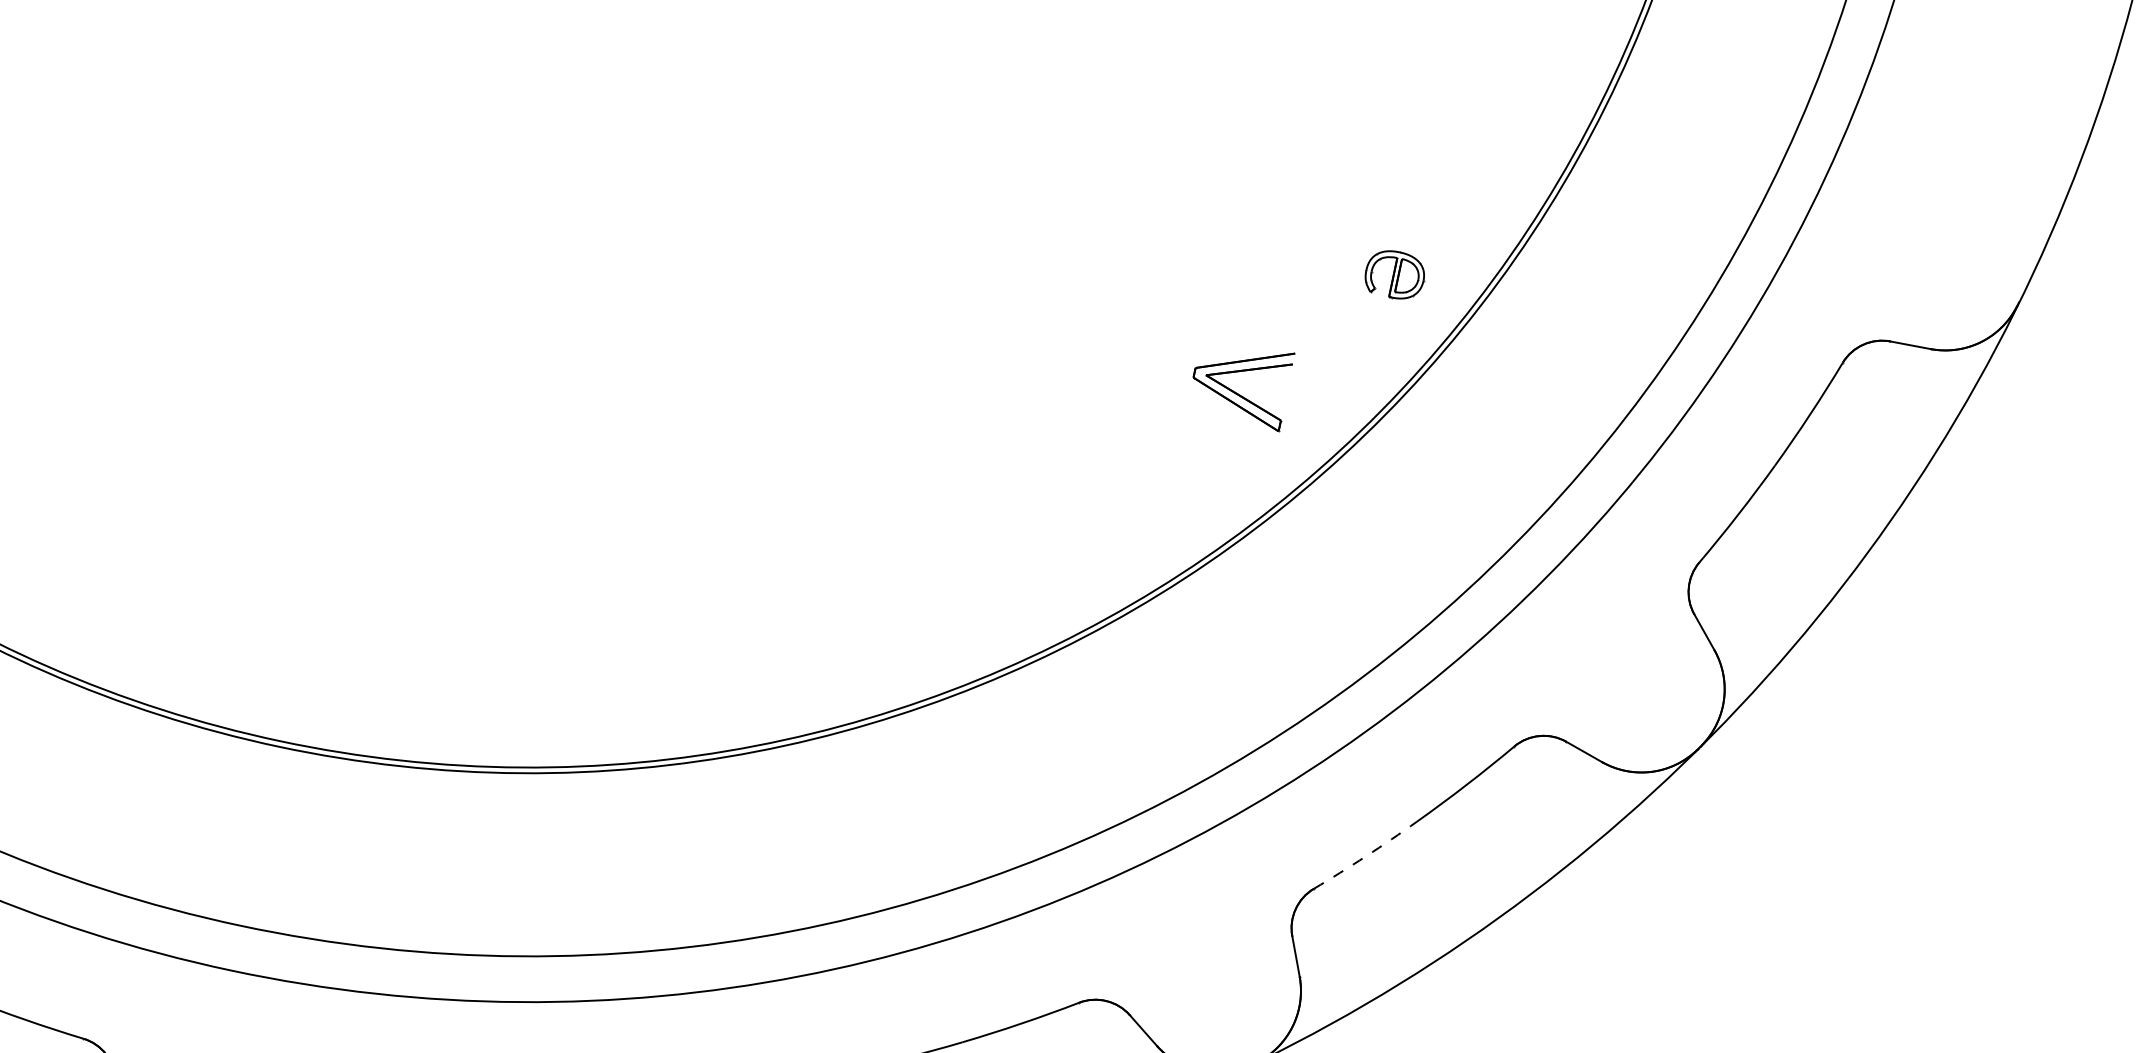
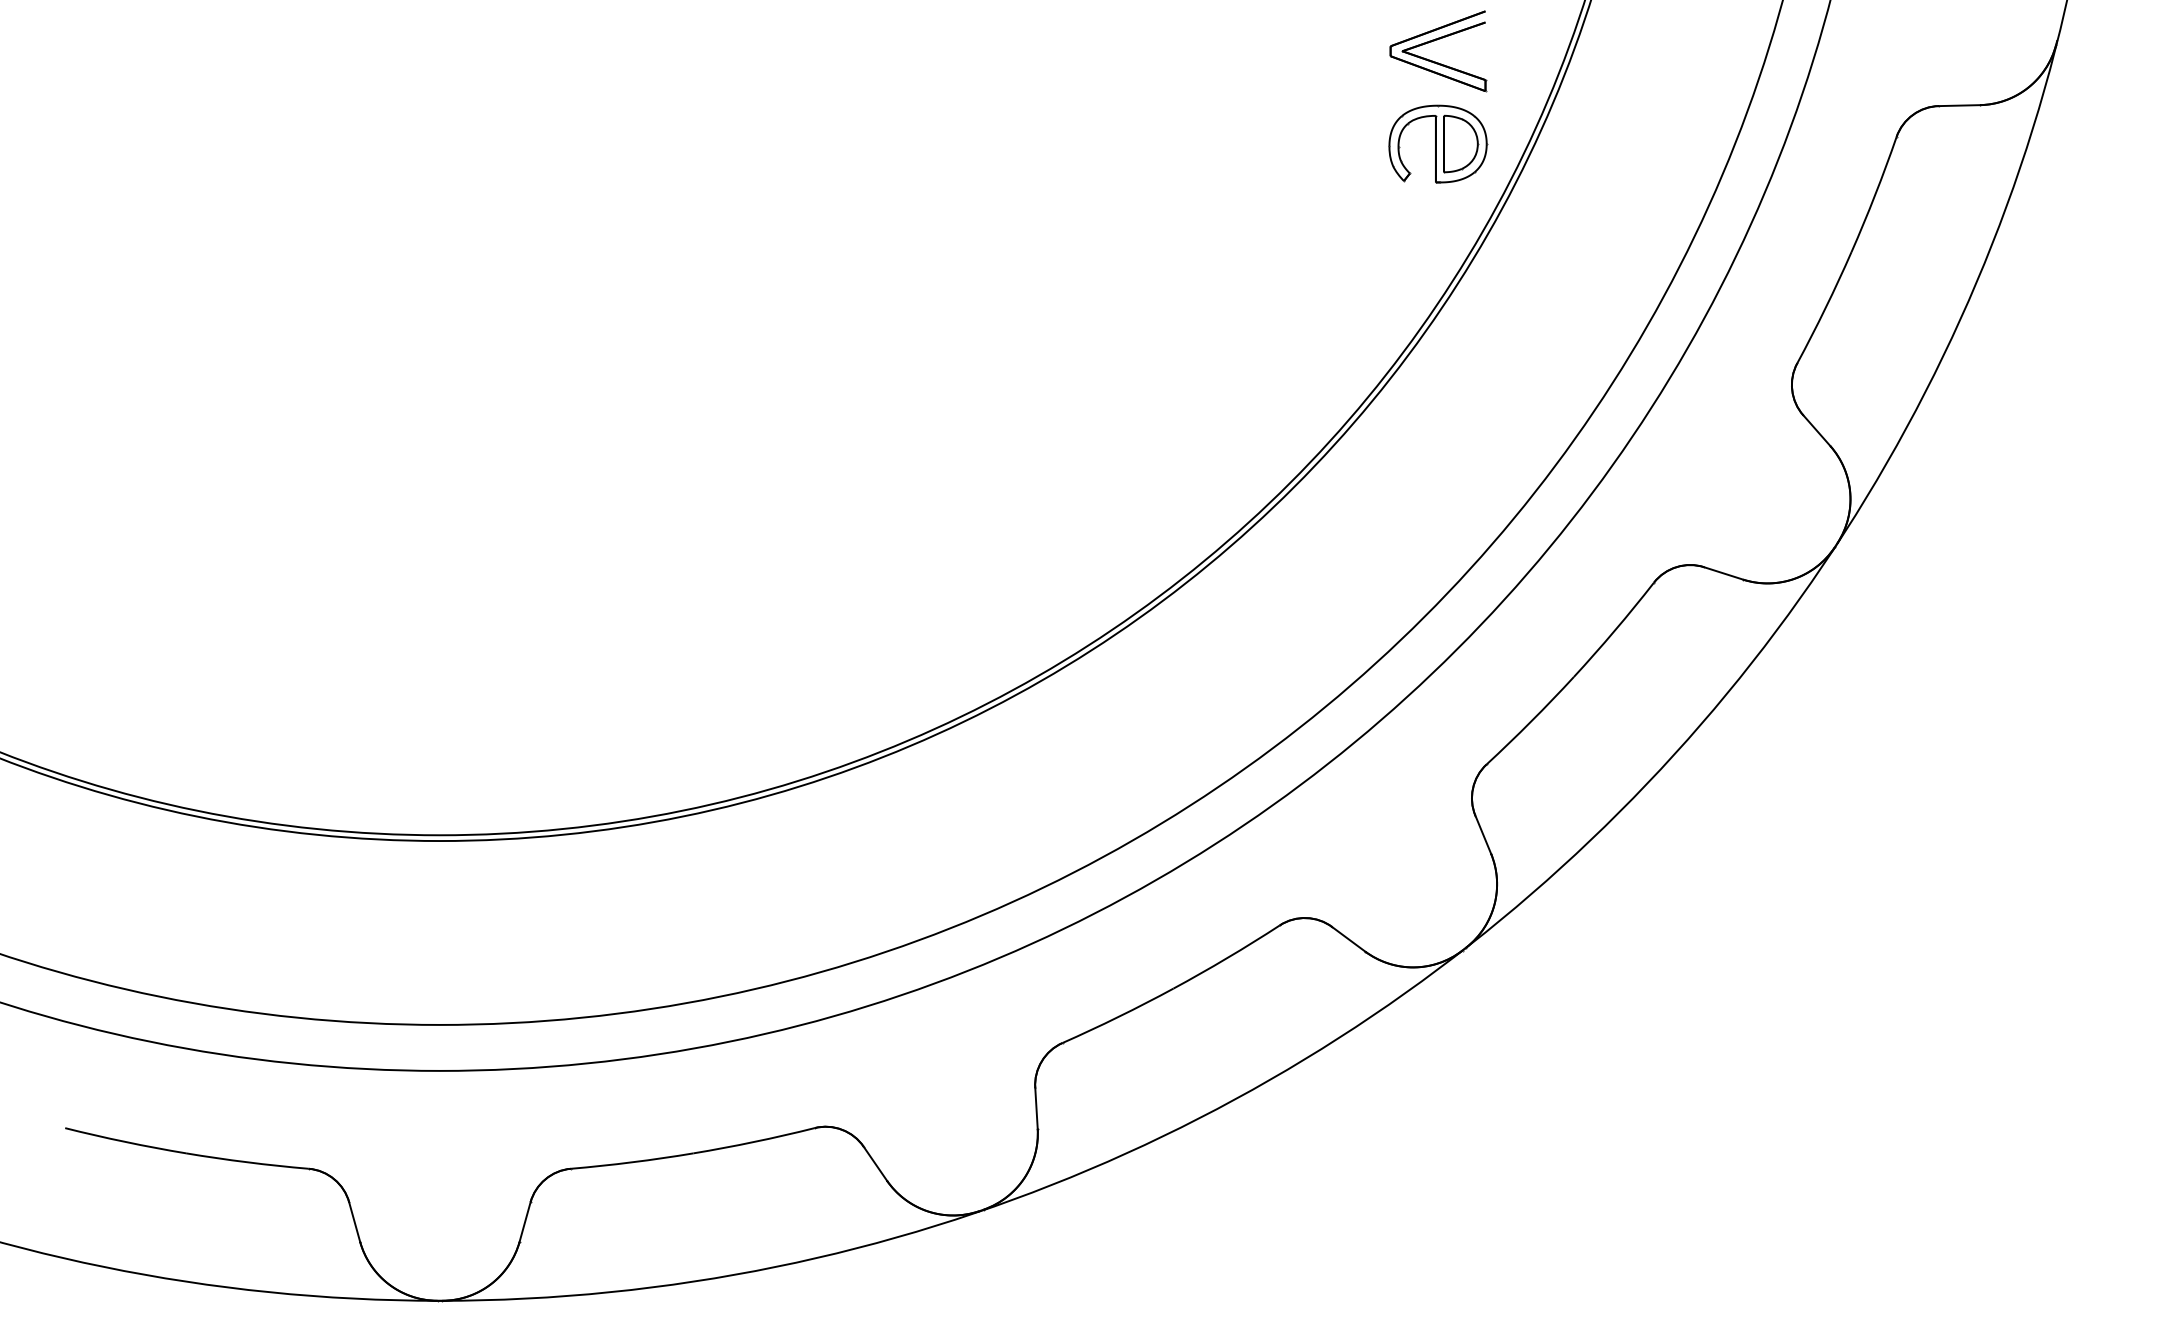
part: (1395, 274) -> (1438, 143), size x1.67
part: (1236, 392) -> (1435, 61), moved
arc: (1366, 856) -> (1531, 721), dashed -> solid

